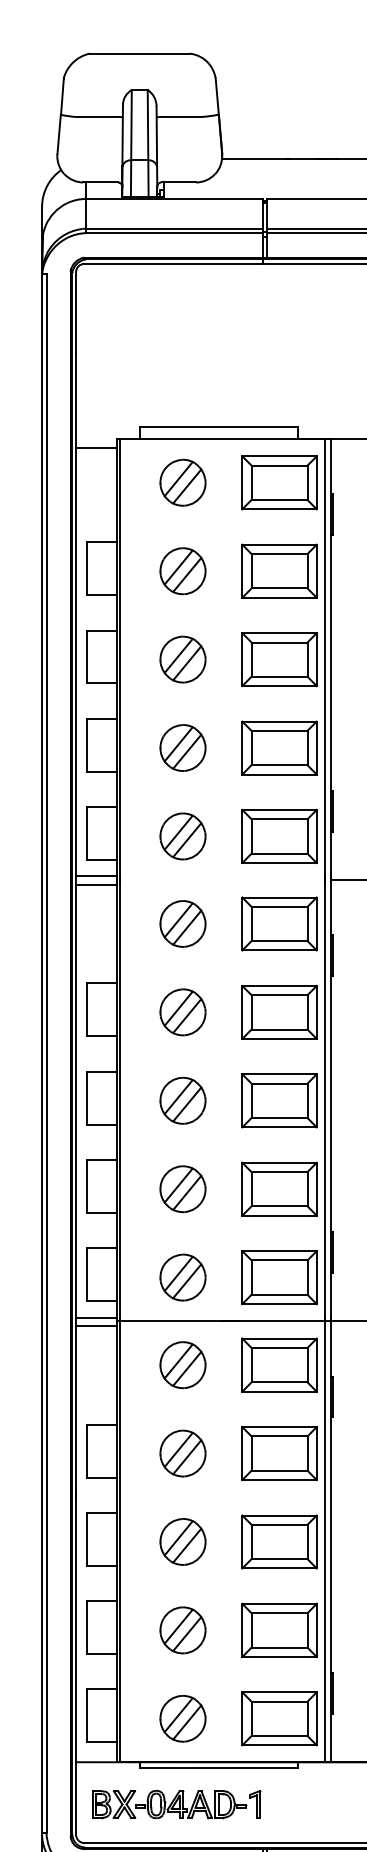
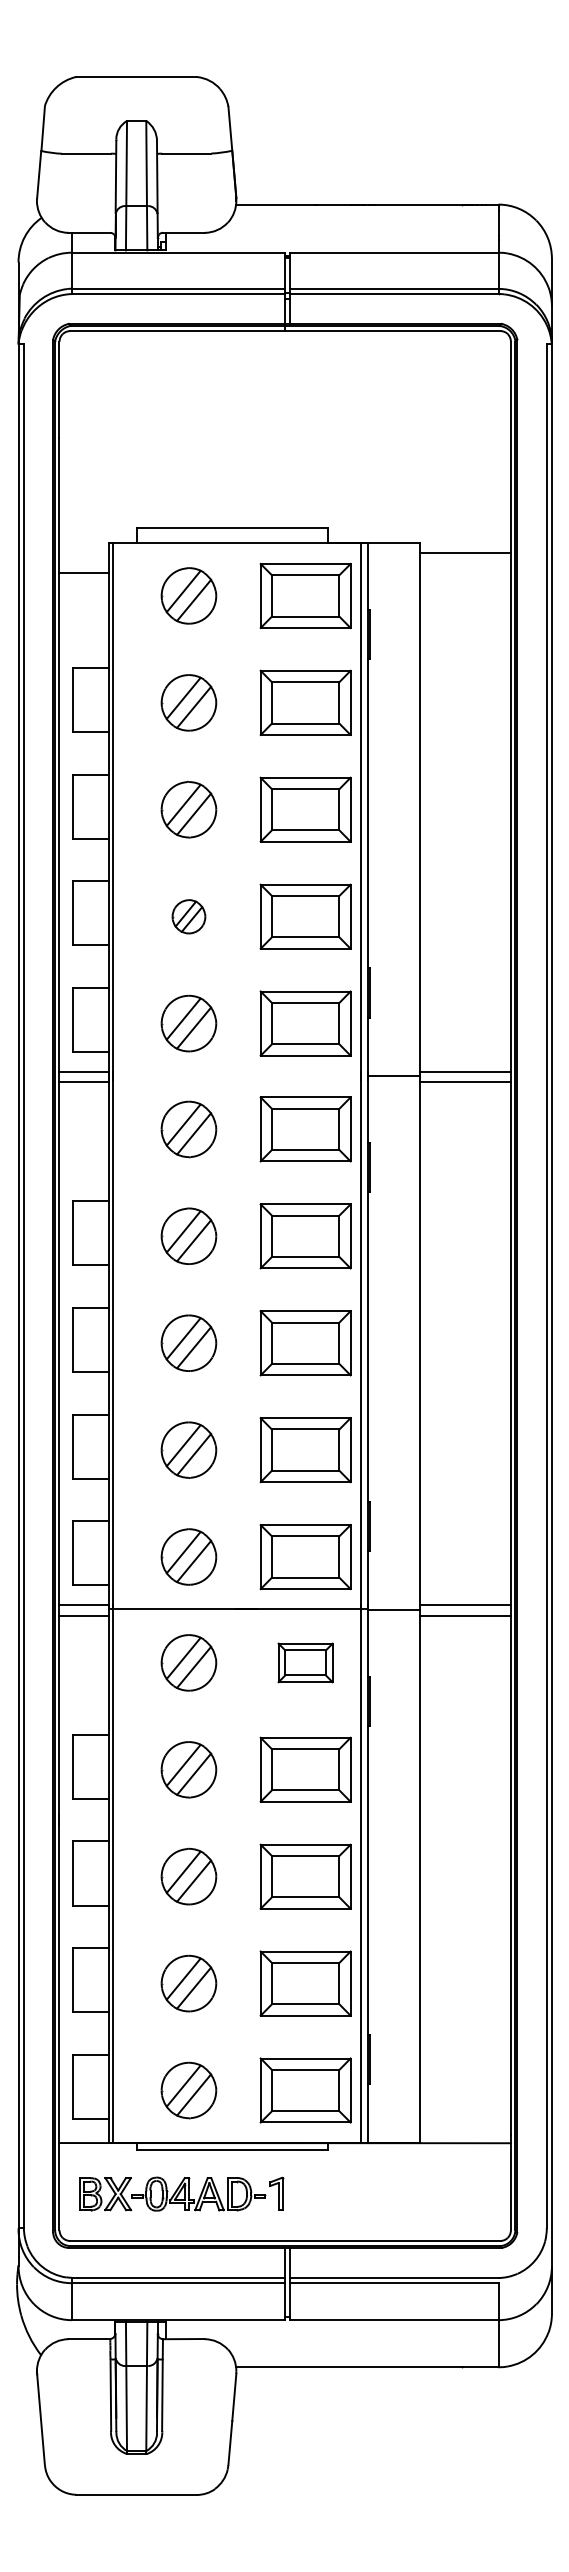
line: (96, 447) -> (84, 573), moved
part: (182, 747) -> (188, 916), size x0.6
part: (279, 1364) -> (305, 1662), size x0.6

